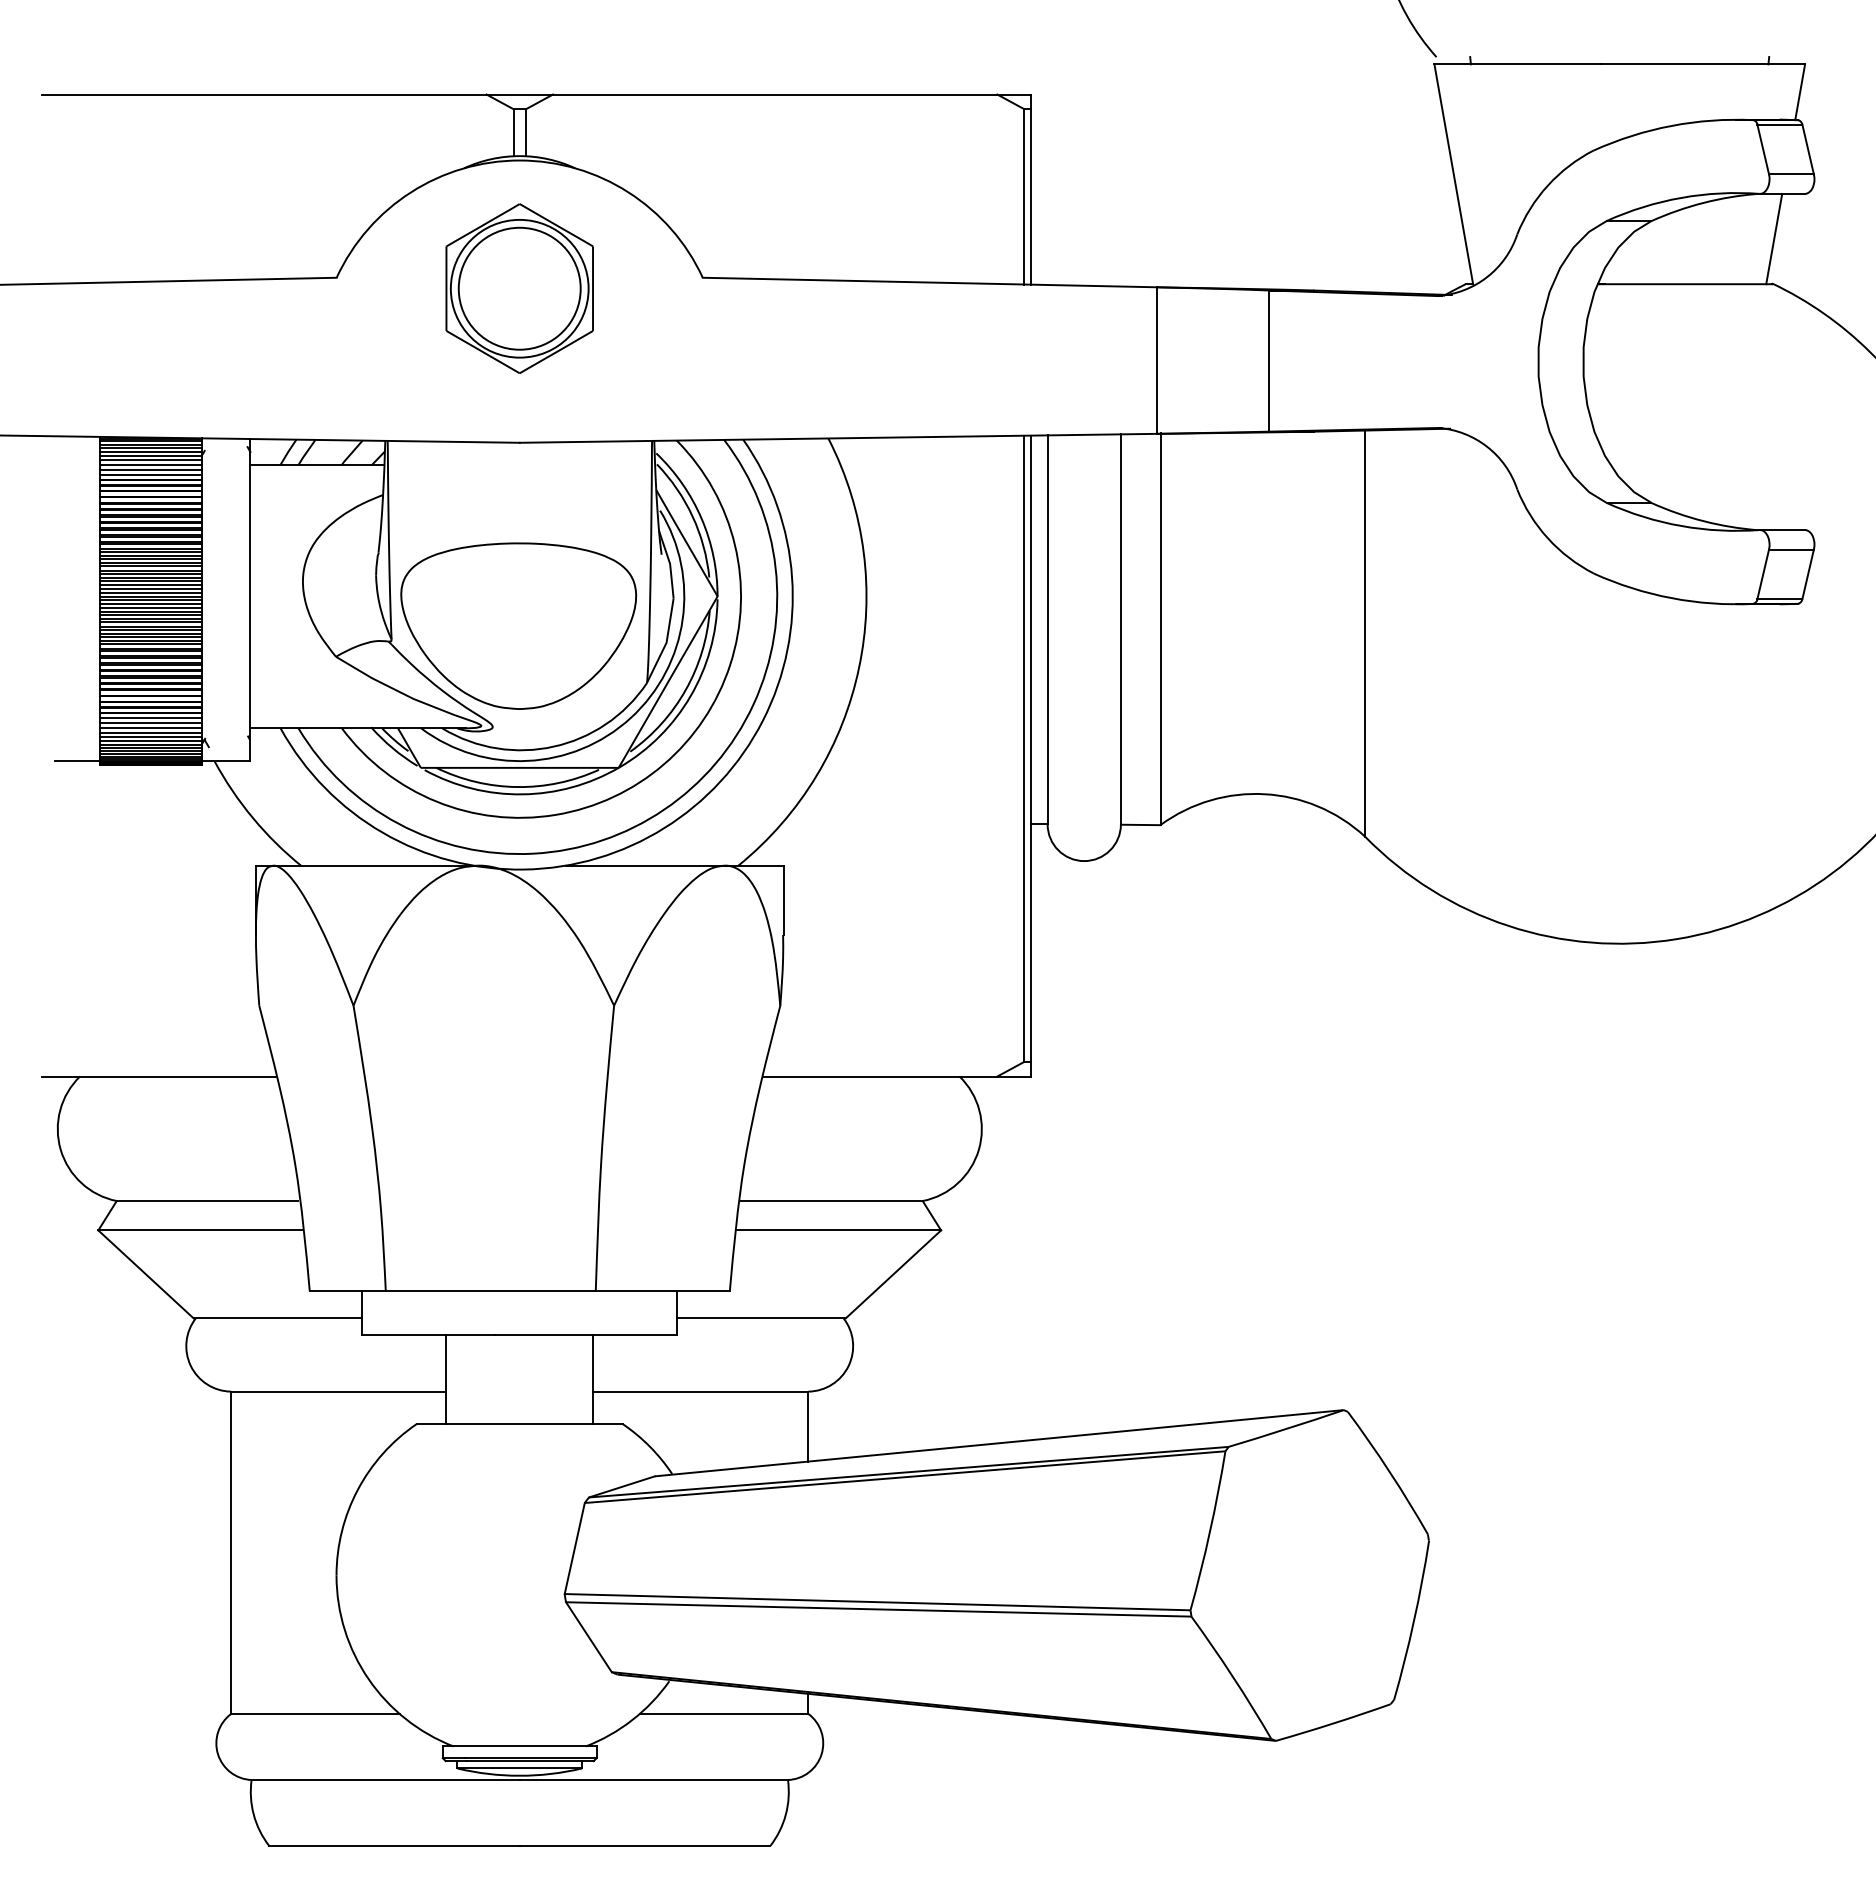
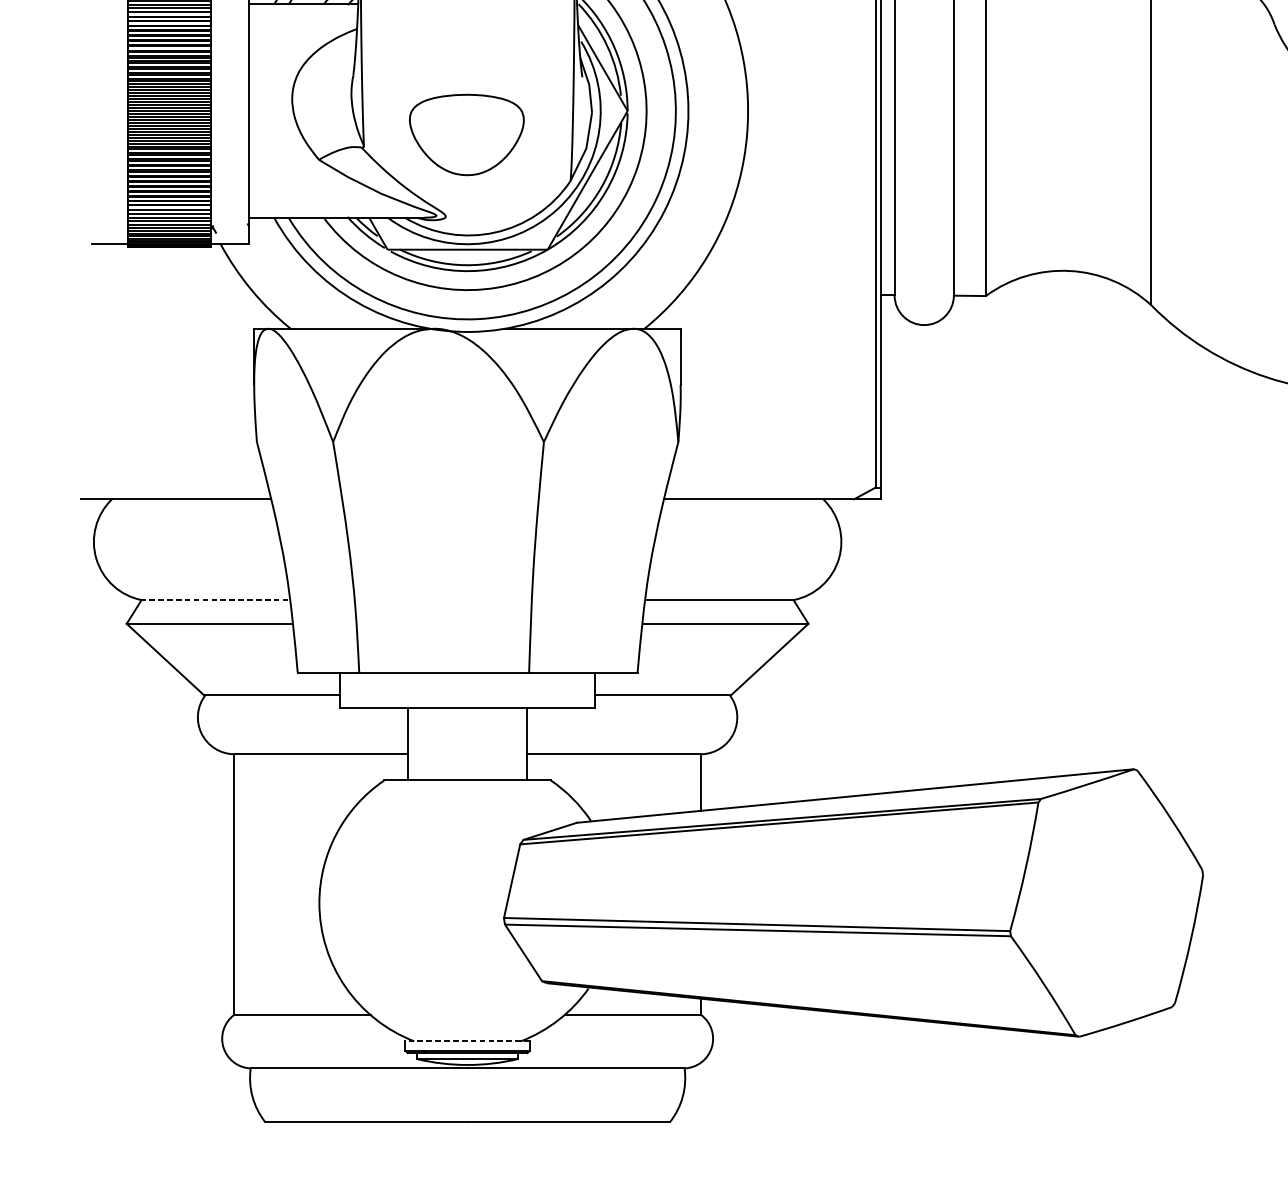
part: (518, 625) -> (466, 134), size x0.6
line: (207, 1201) -> (215, 600), solid -> dashed
line: (519, 1746) -> (467, 1041), solid -> dashed

